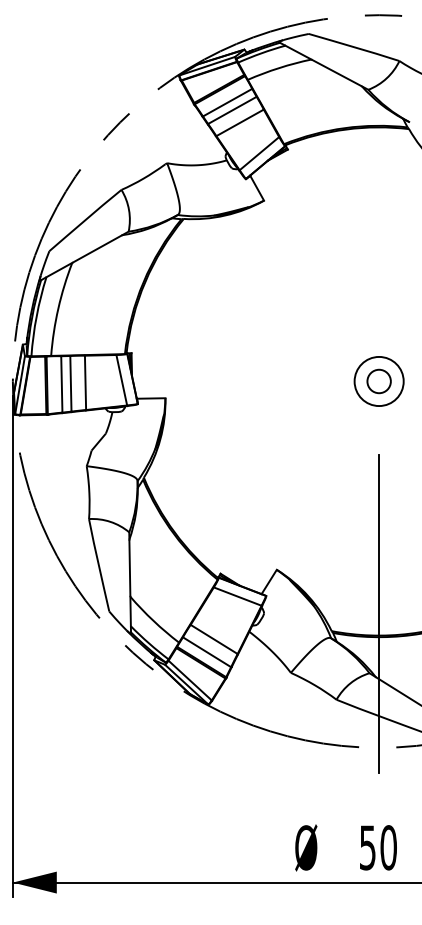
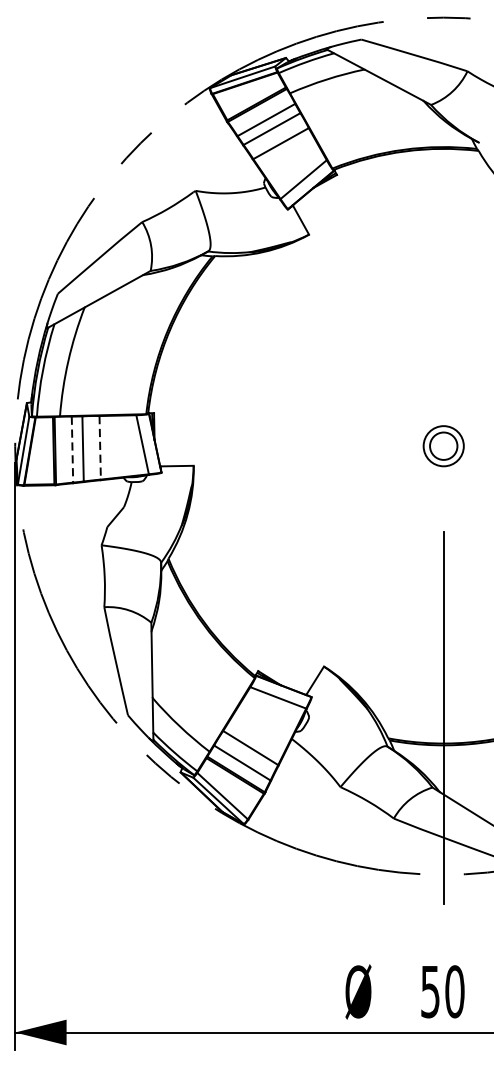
circle: (378, 381) -> (442, 446), size x0.7
line: (85, 383) -> (100, 448), solid -> dashed
line: (61, 384) -> (72, 449), solid -> dashed

